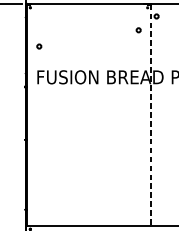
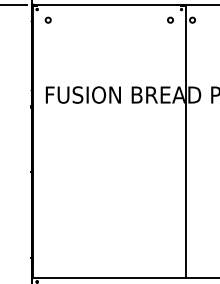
circle: (138, 29) -> (170, 19), moved
circle: (38, 45) -> (47, 19), moved
line: (150, 115) -> (185, 142), dashed -> solid

